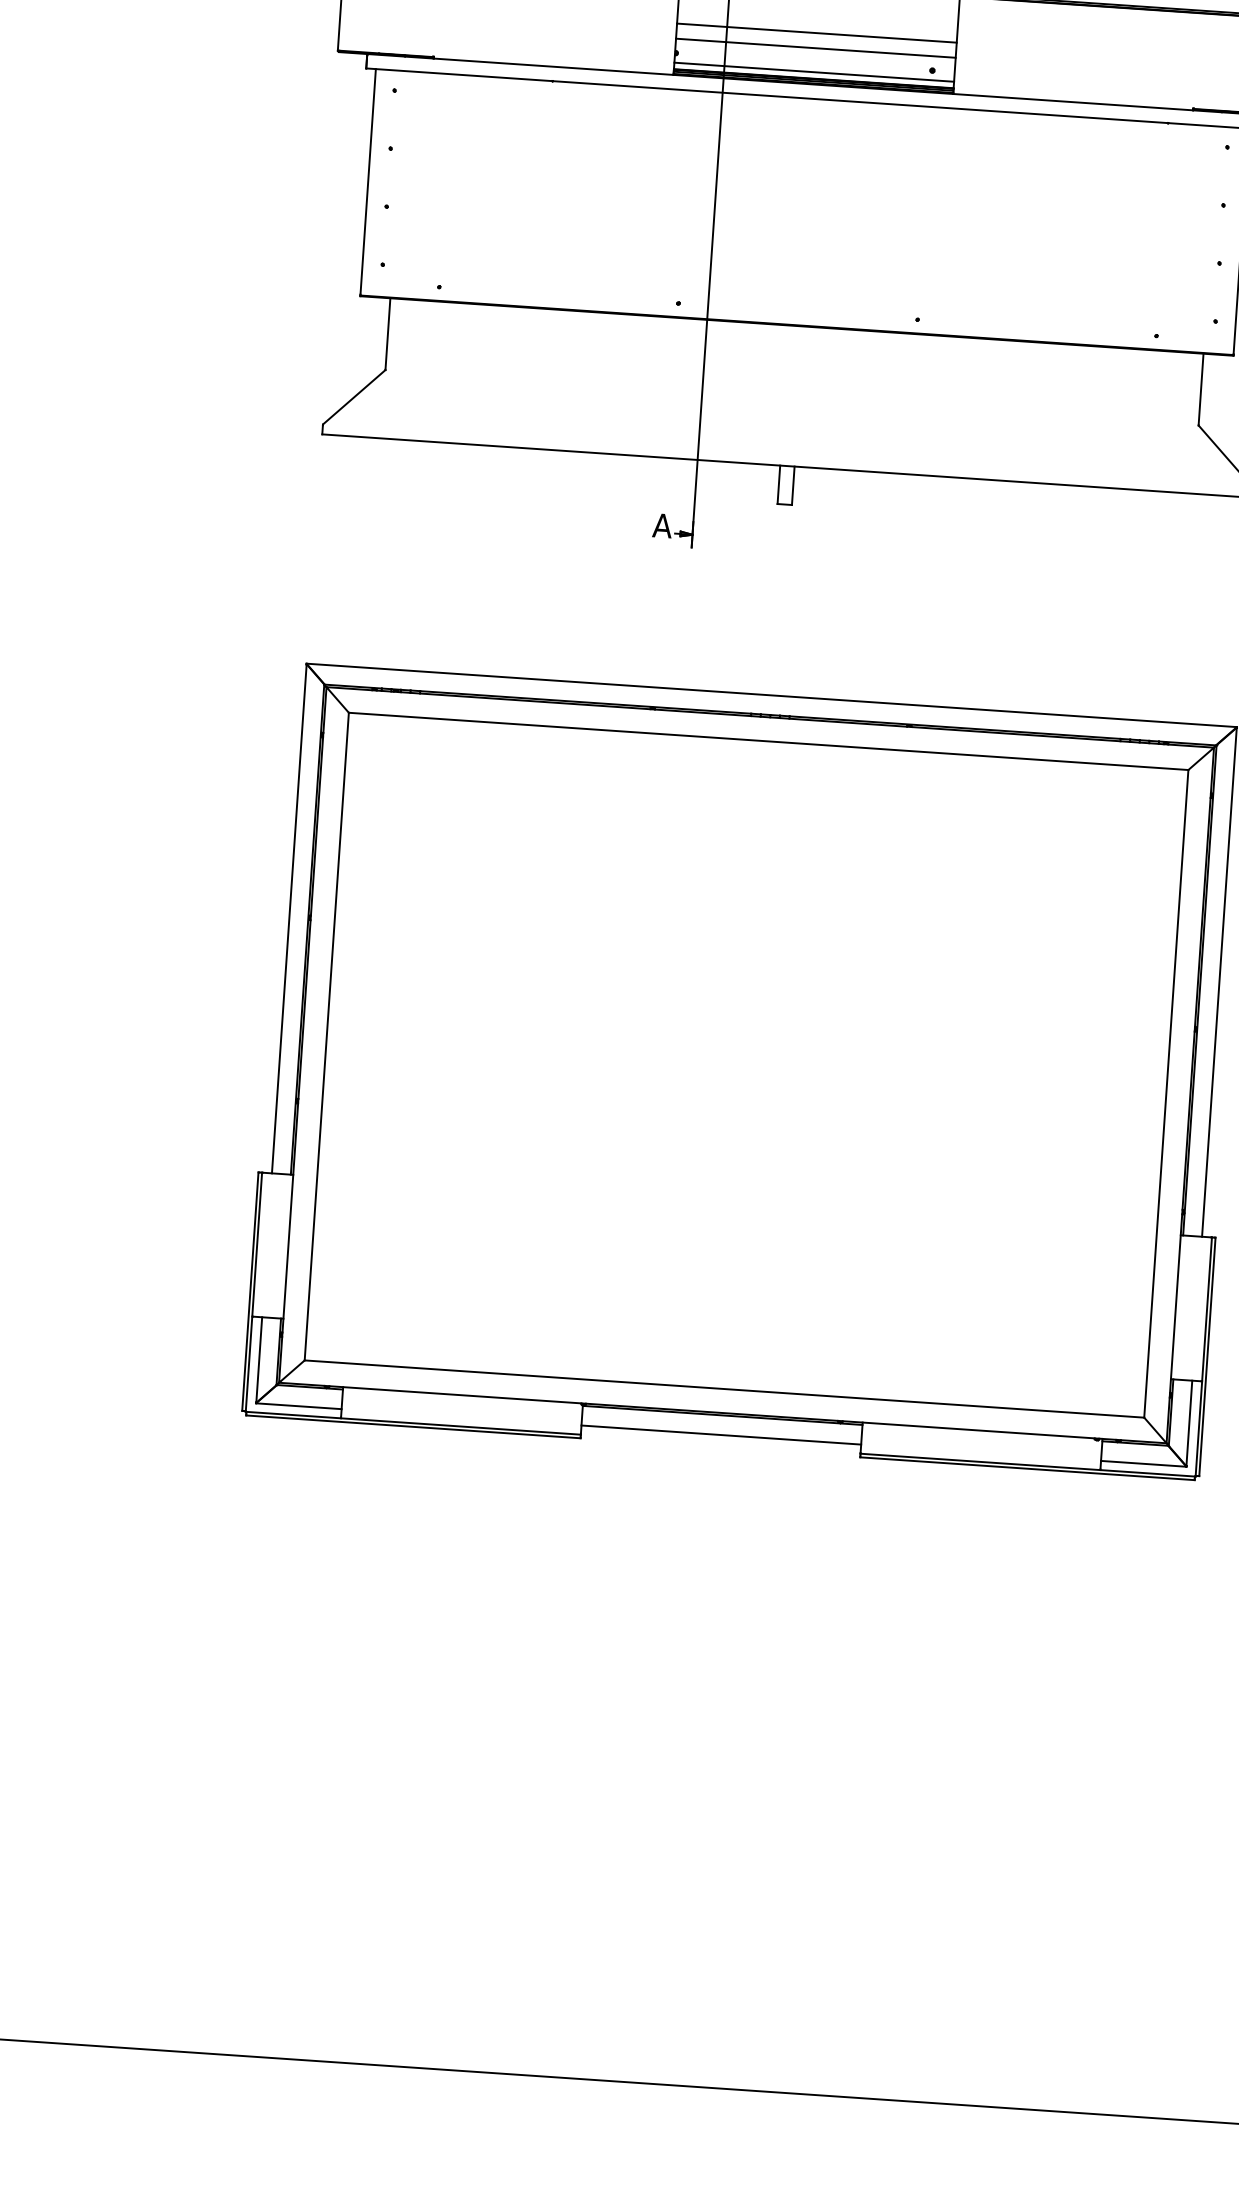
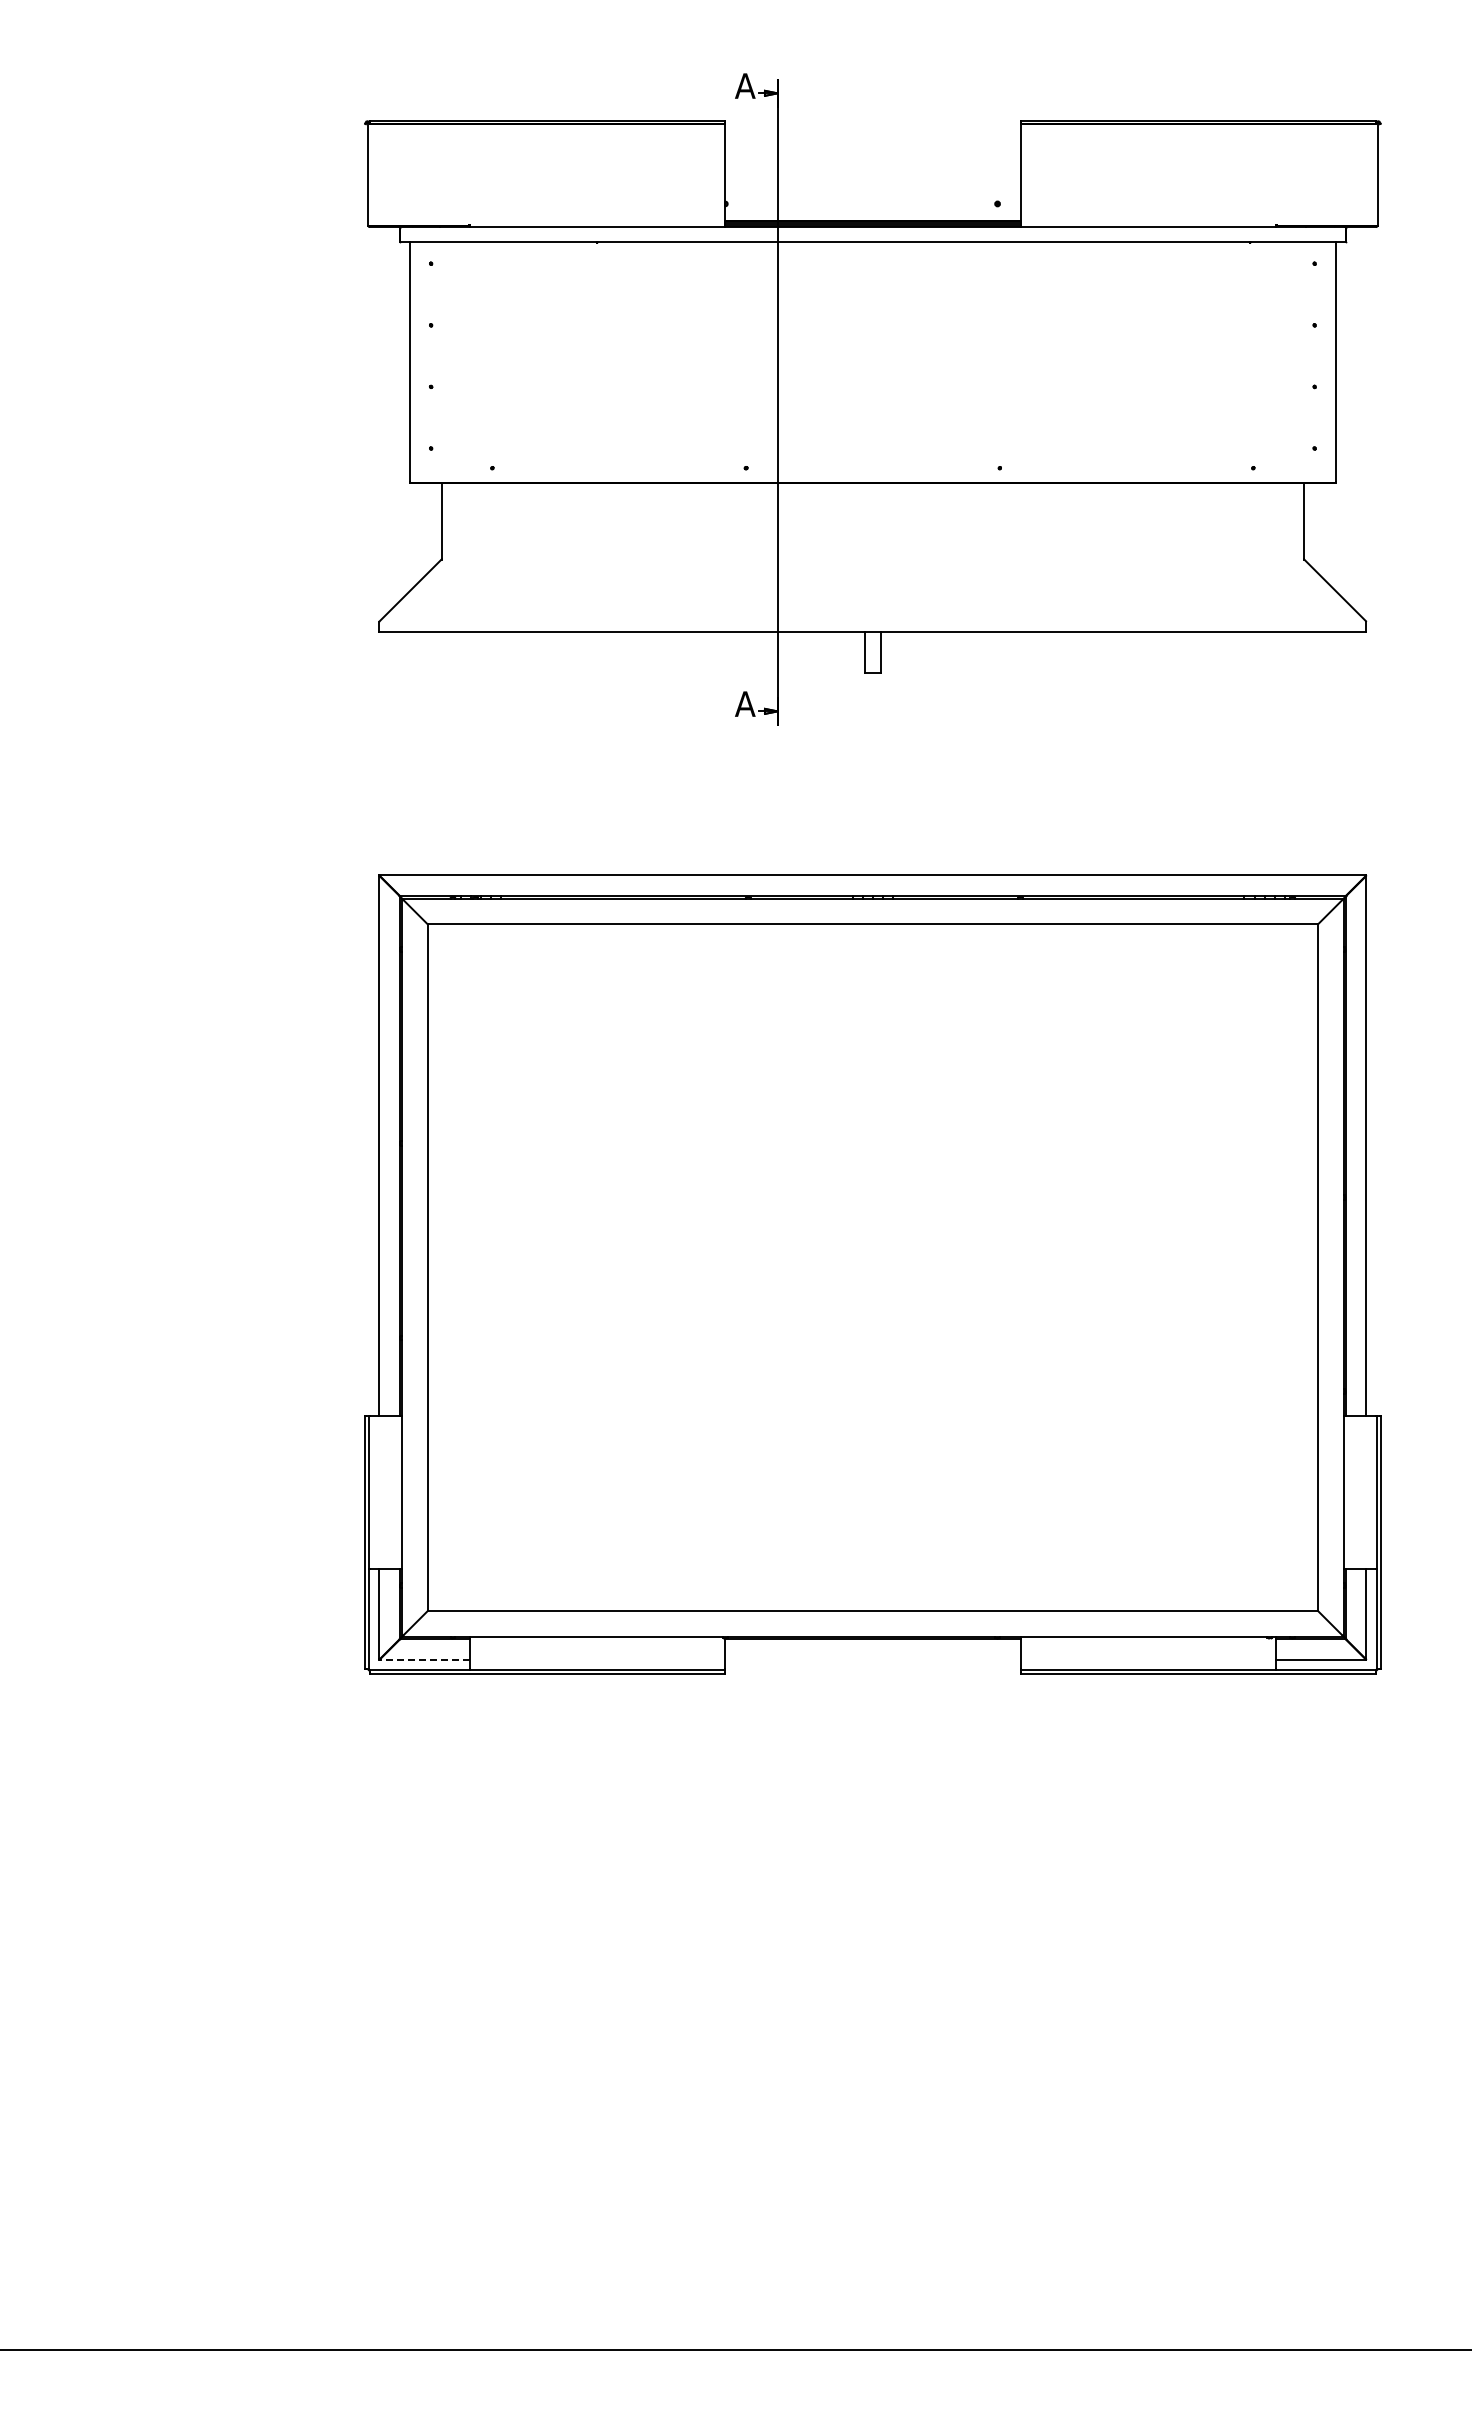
line: (816, 32) -> (872, 172), removed
line: (815, 48) -> (872, 188), removed
line: (813, 72) -> (872, 214), removed
line: (298, 1406) -> (424, 1660), solid -> dashed
line: (720, 1435) -> (872, 1660), removed

